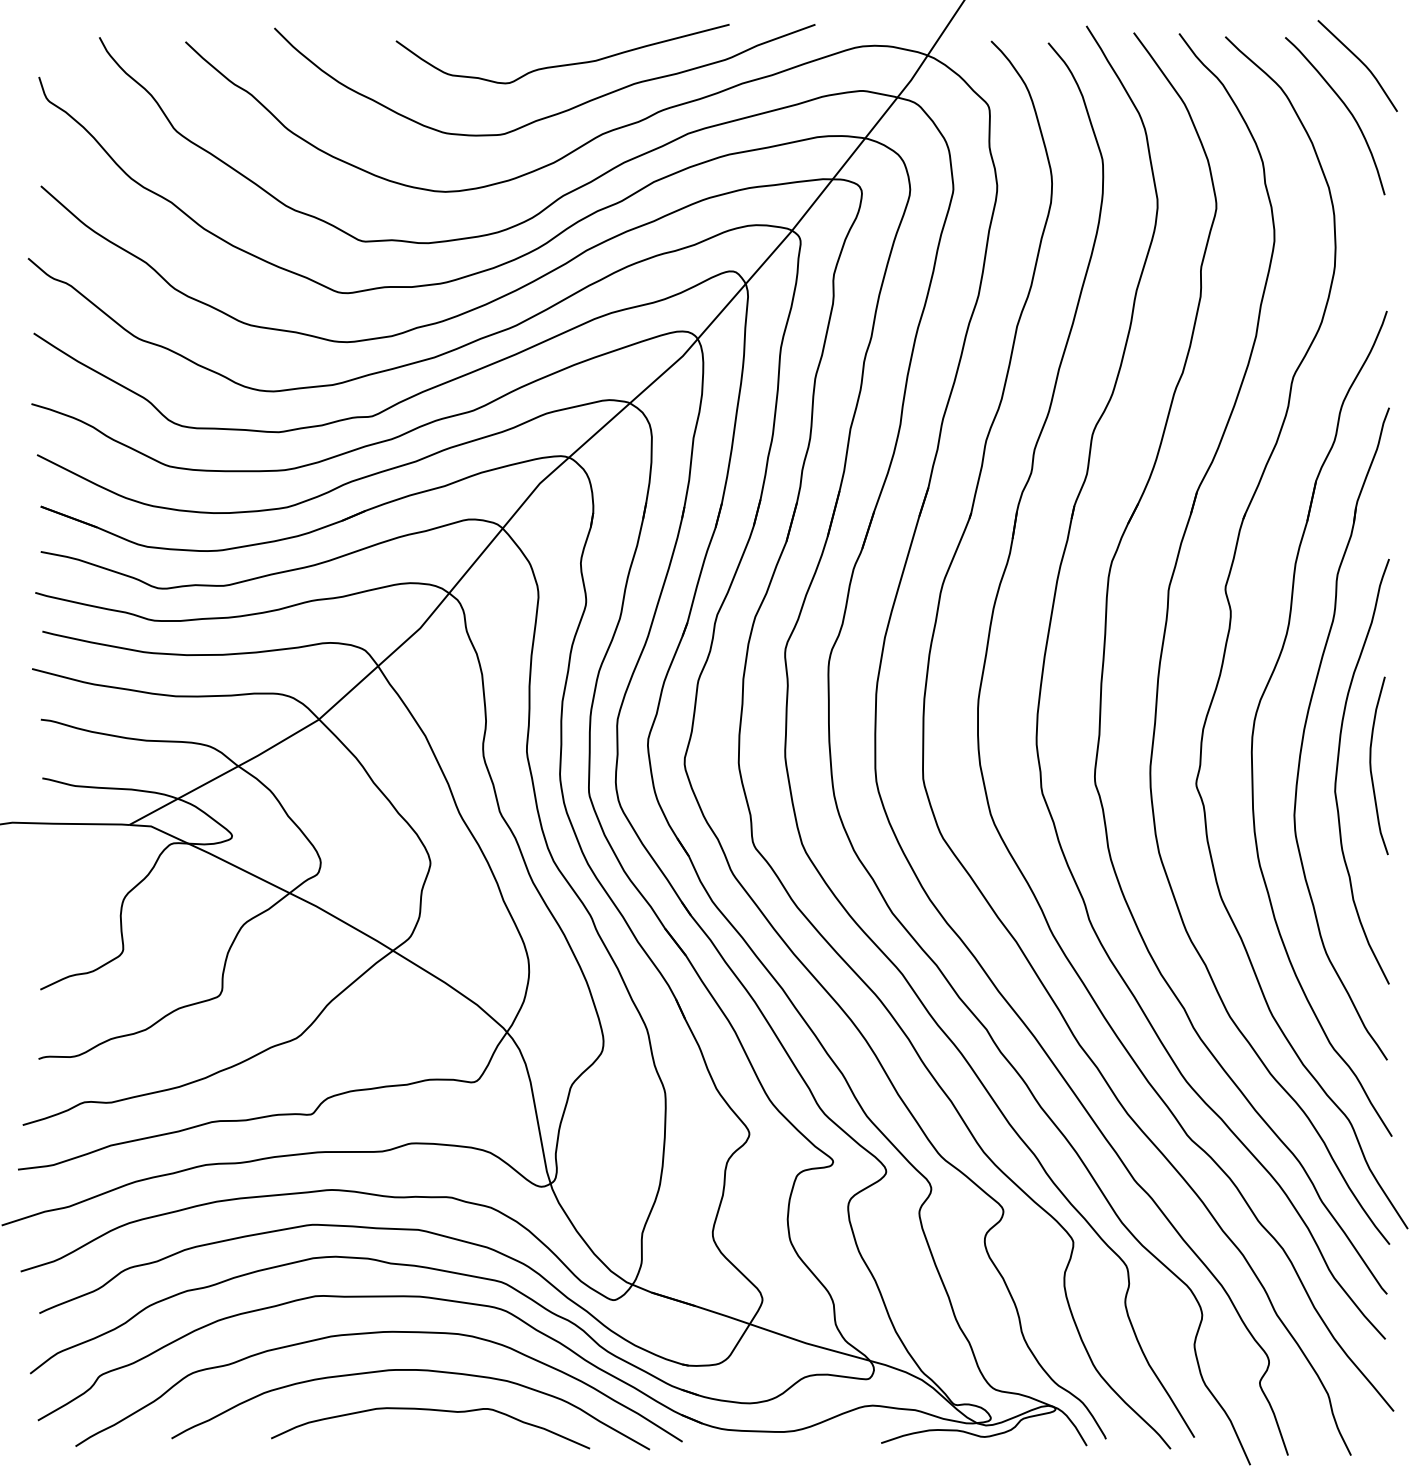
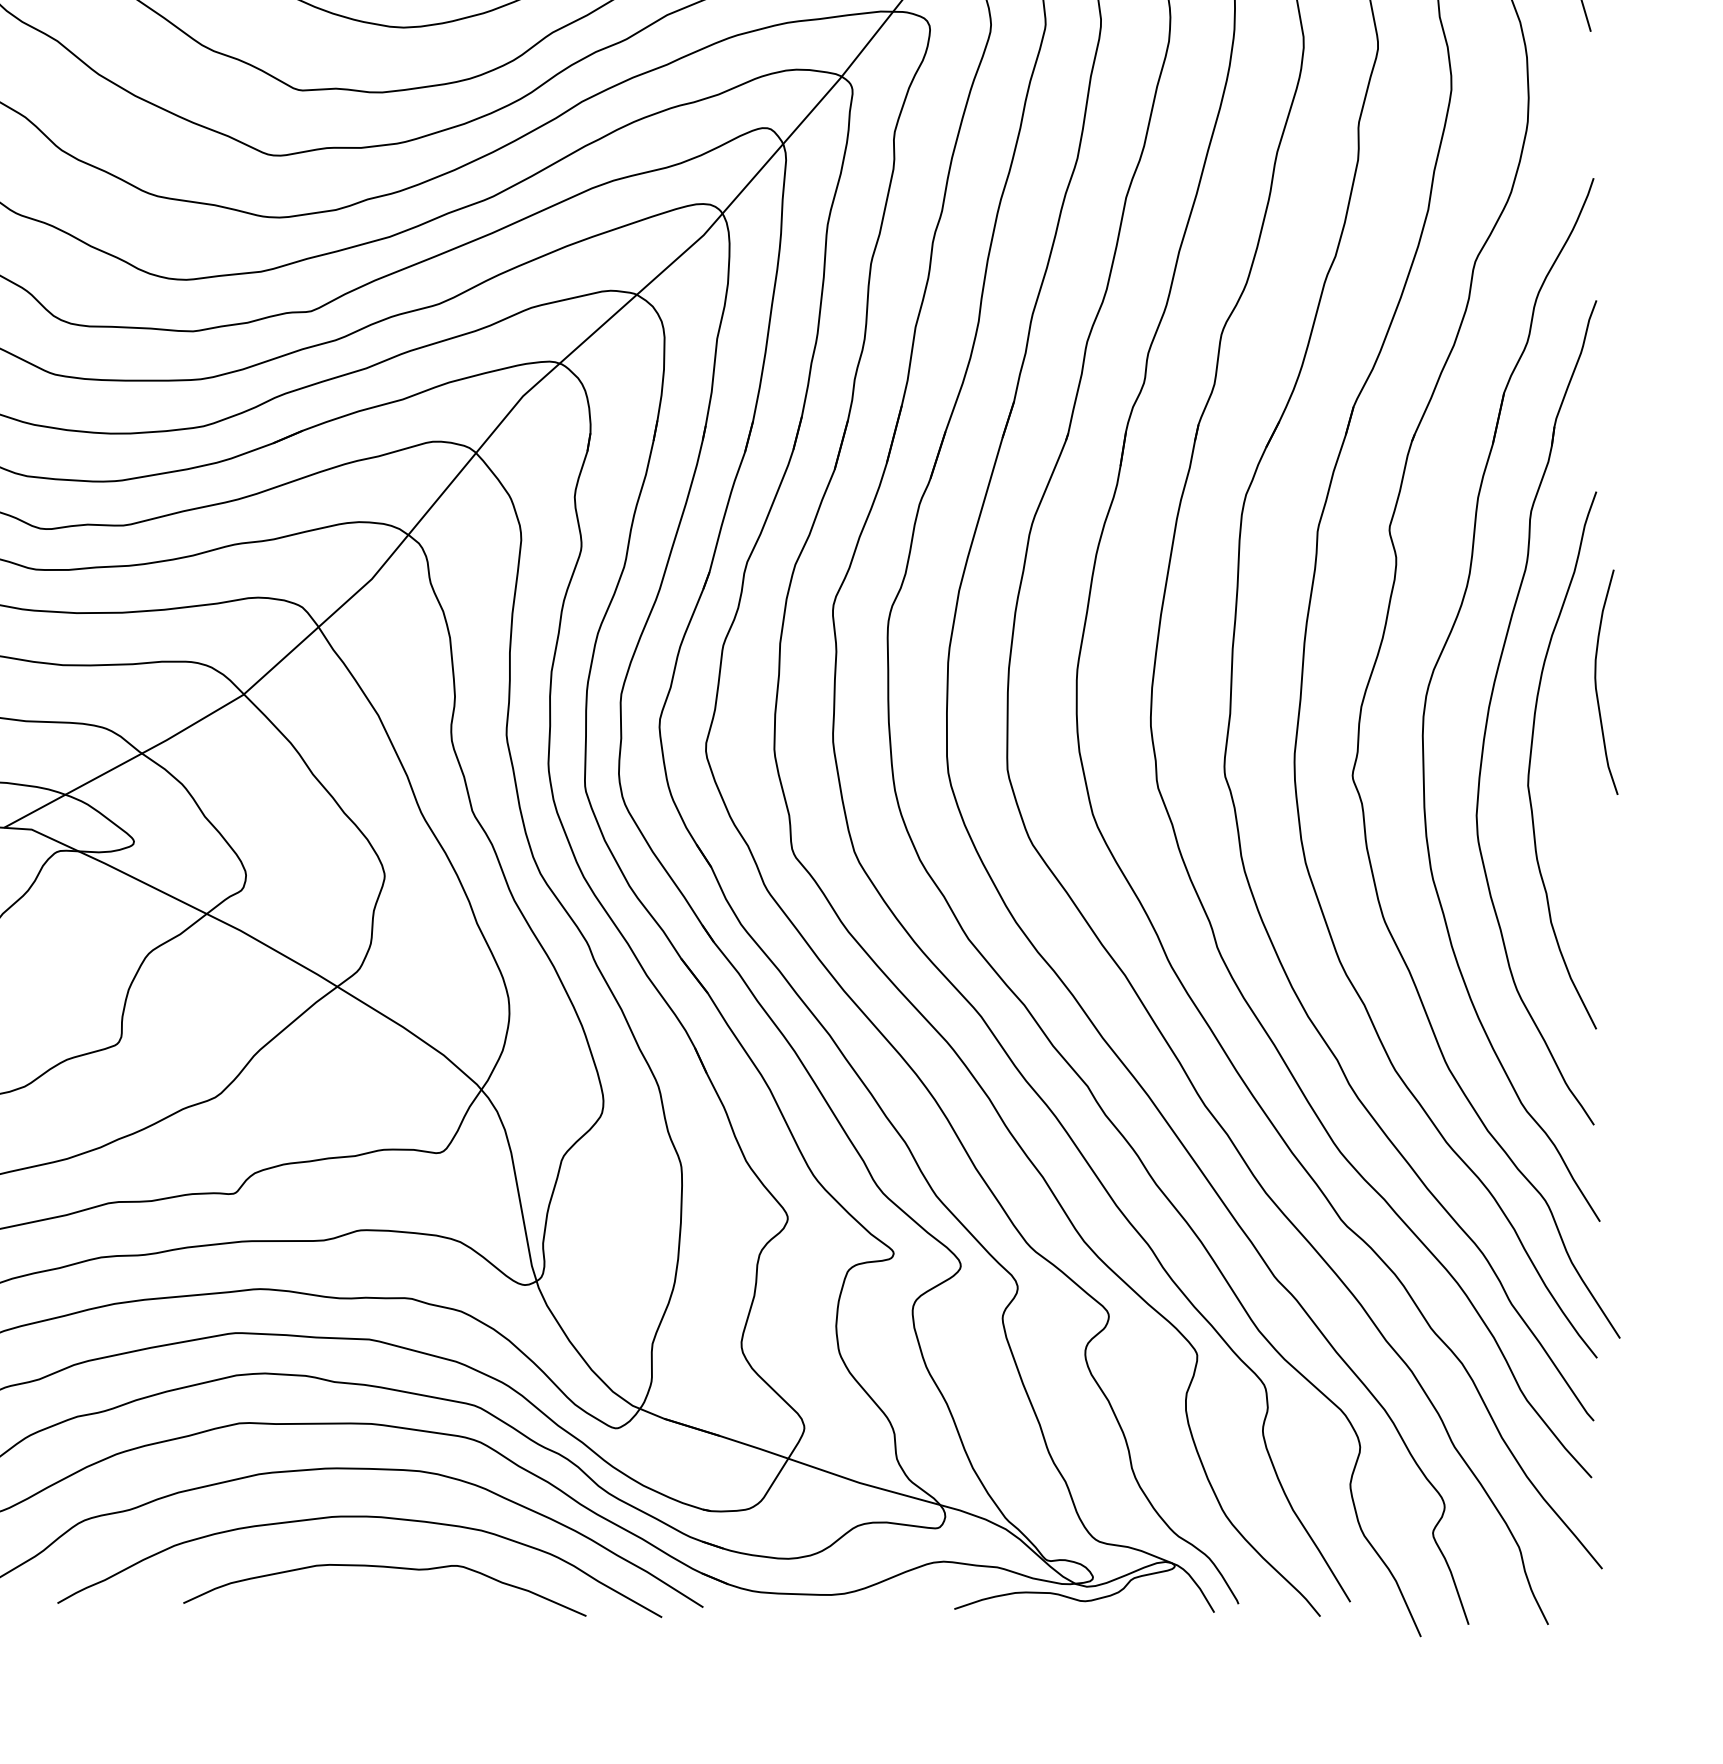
curve: (1371, 765) -> (1596, 681), moved

